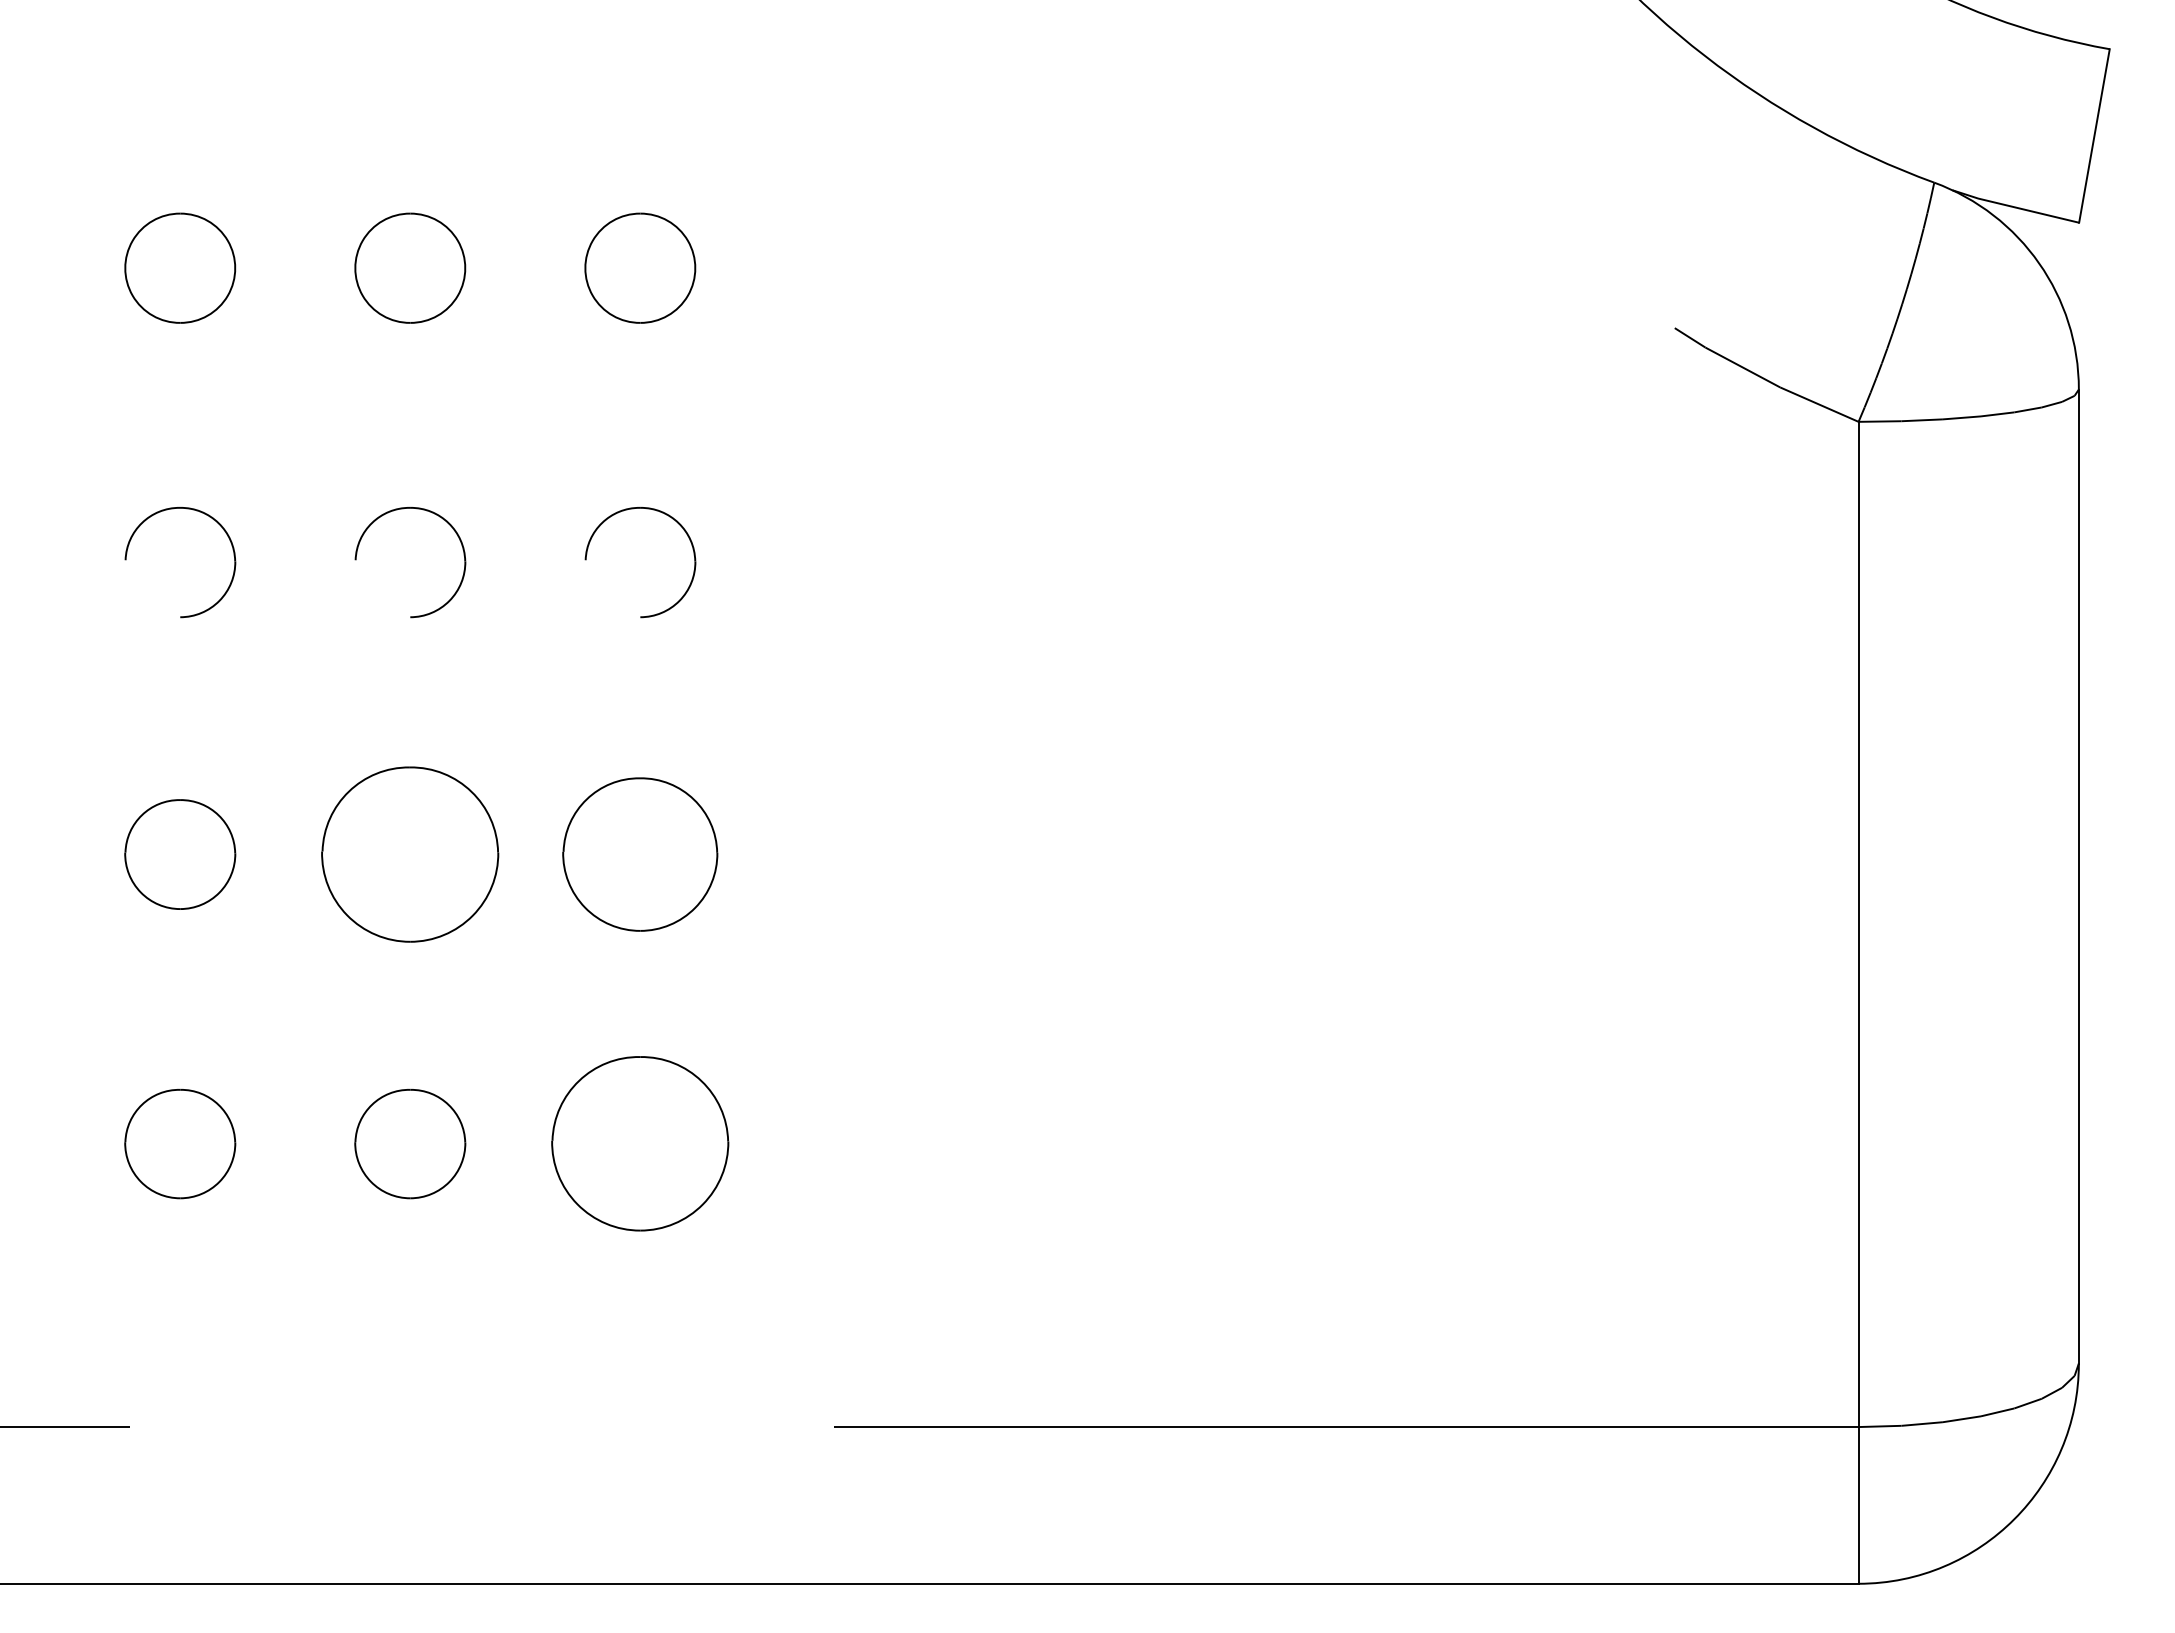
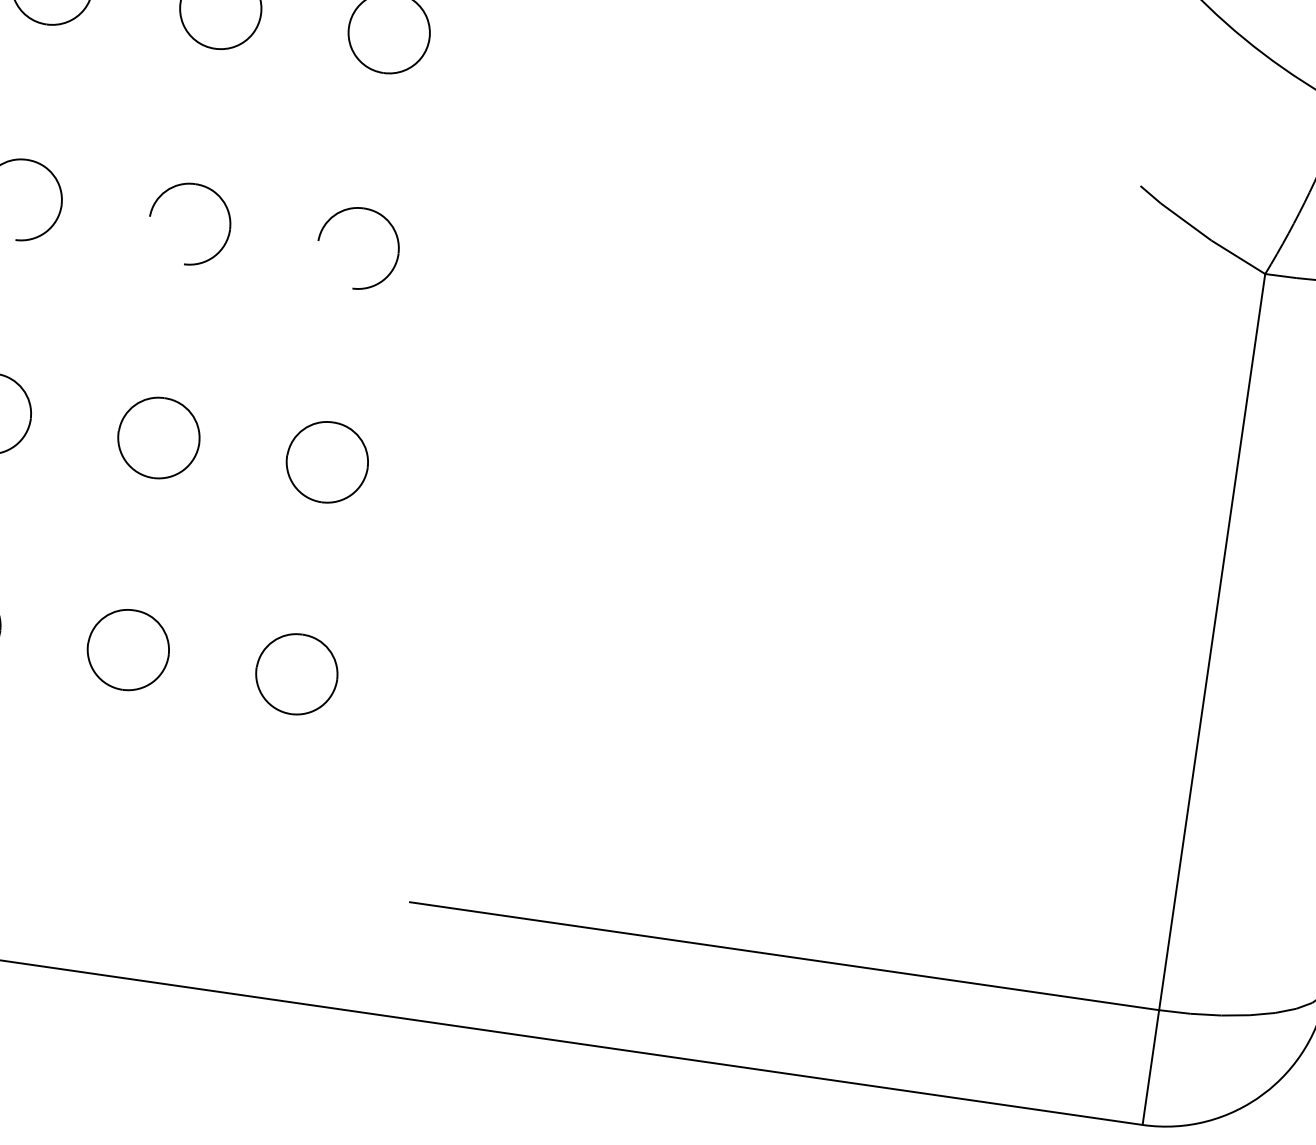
part: (410, 854) -> (159, 438), size x0.62
part: (640, 854) -> (327, 462), size x0.71
part: (640, 1144) -> (296, 674), size x0.62

